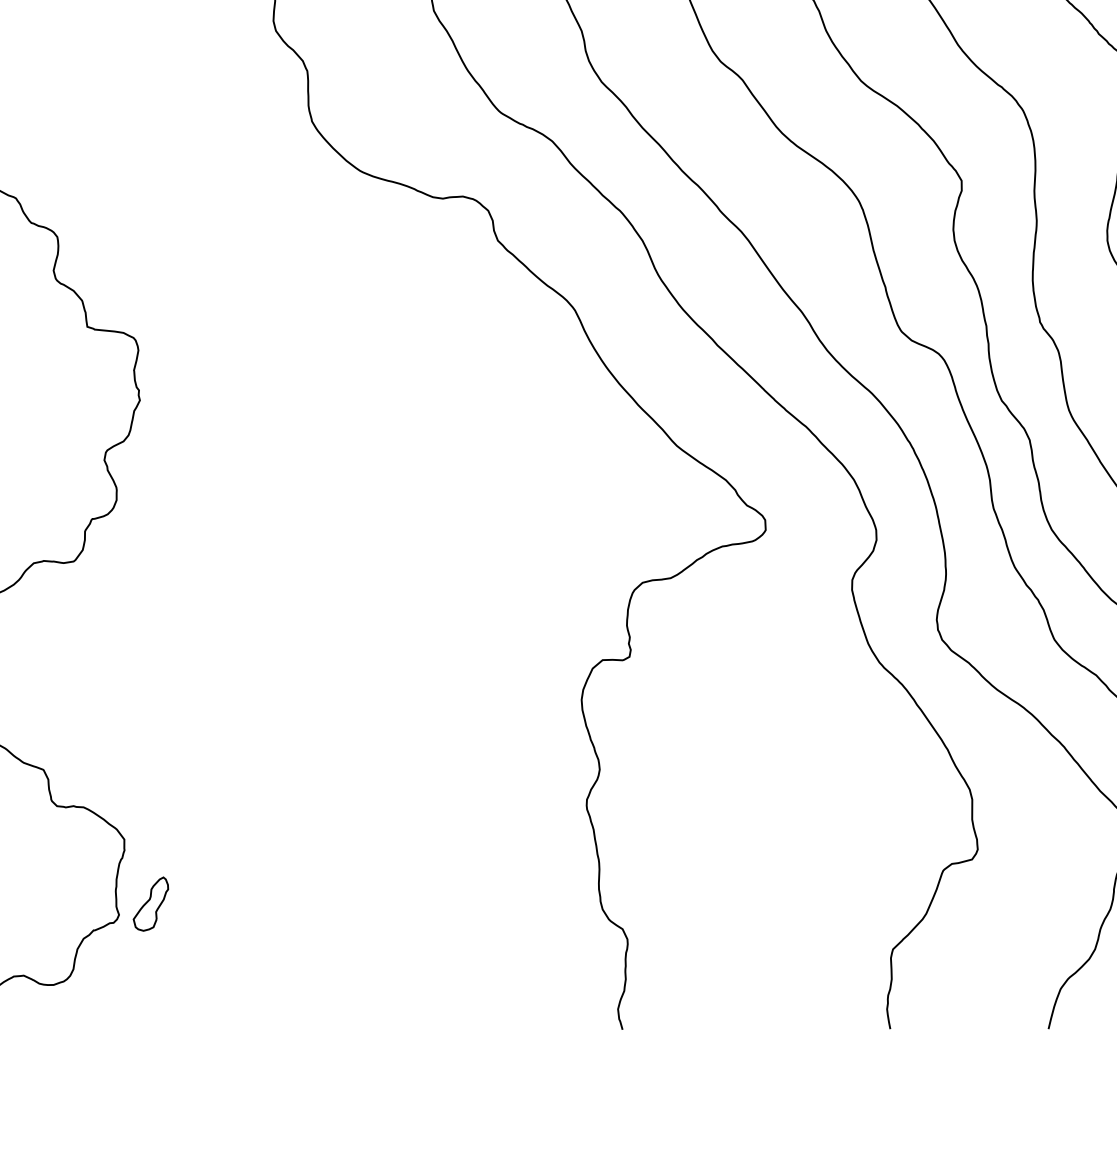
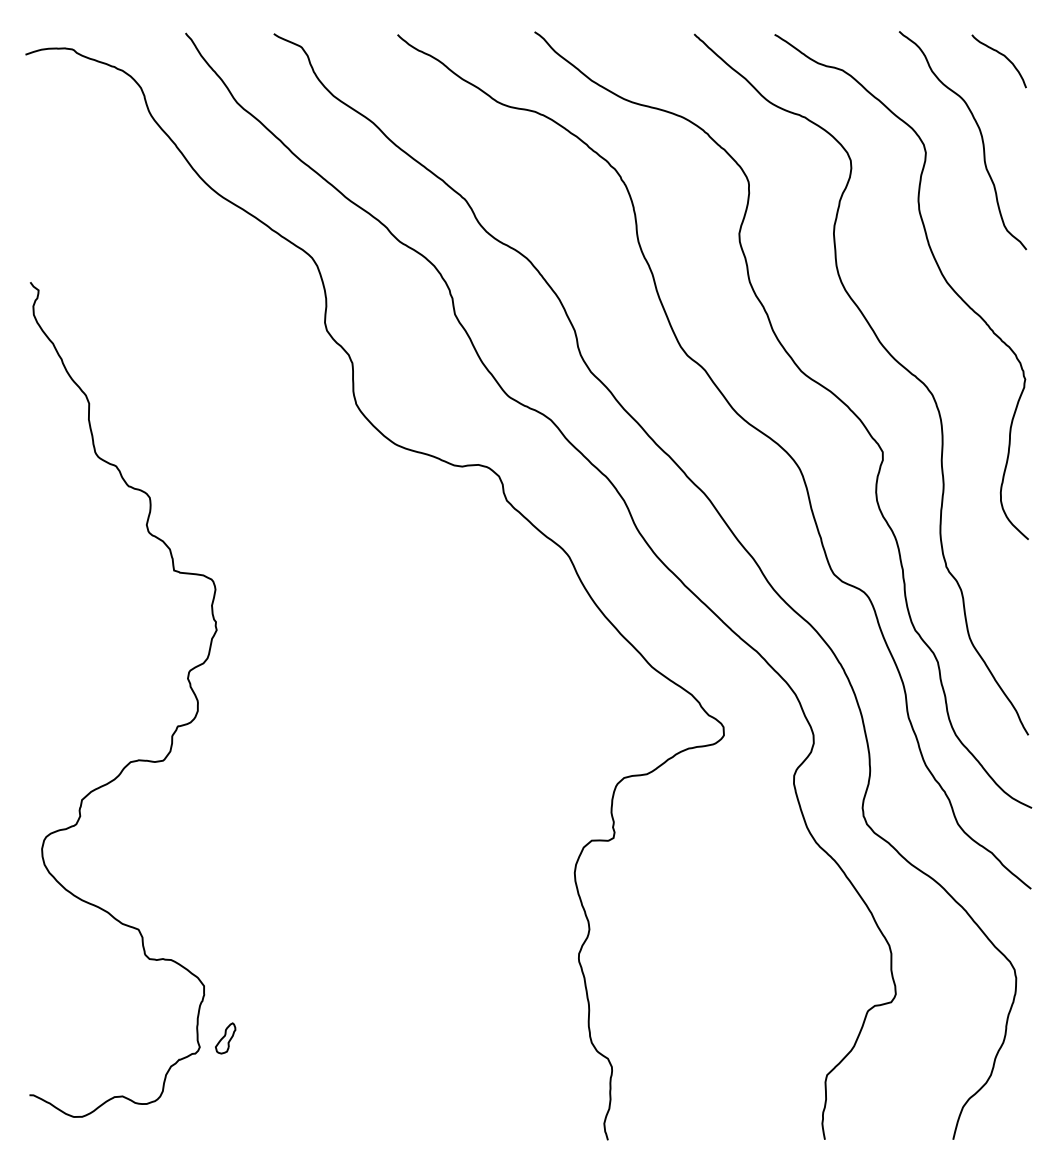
part: (150, 904) -> (225, 1038), size x0.7

